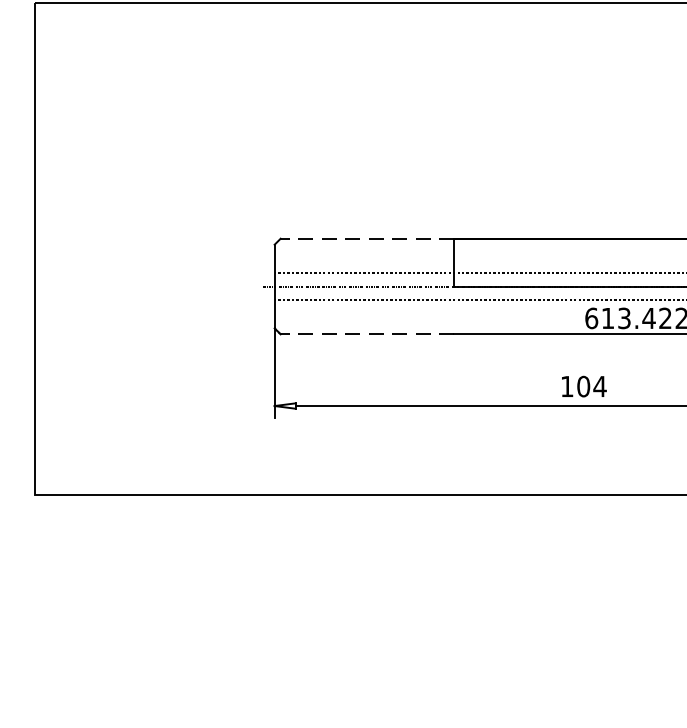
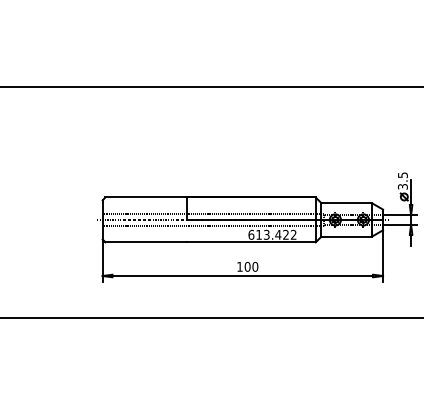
line: (368, 238) -> (146, 197), dashed -> solid
line: (368, 334) -> (146, 242), dashed -> solid
text: (600, 385) -> (255, 266), 104 -> 100

